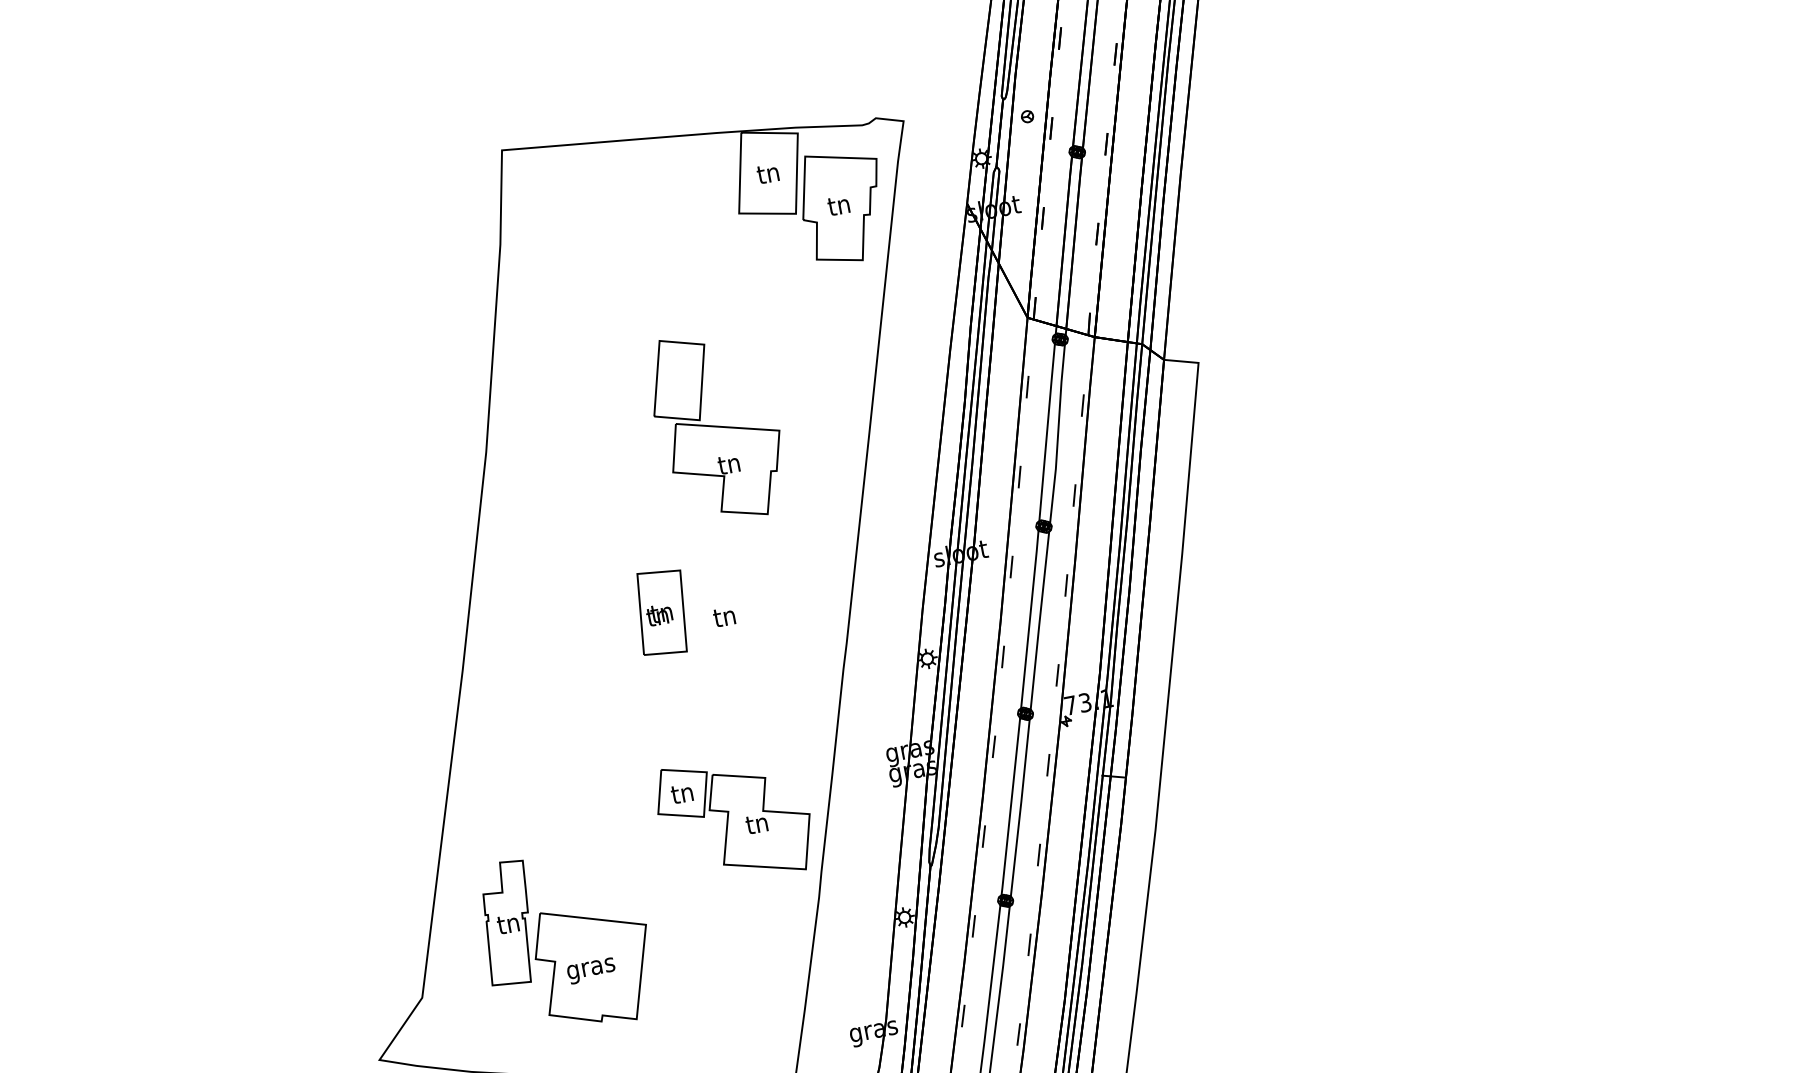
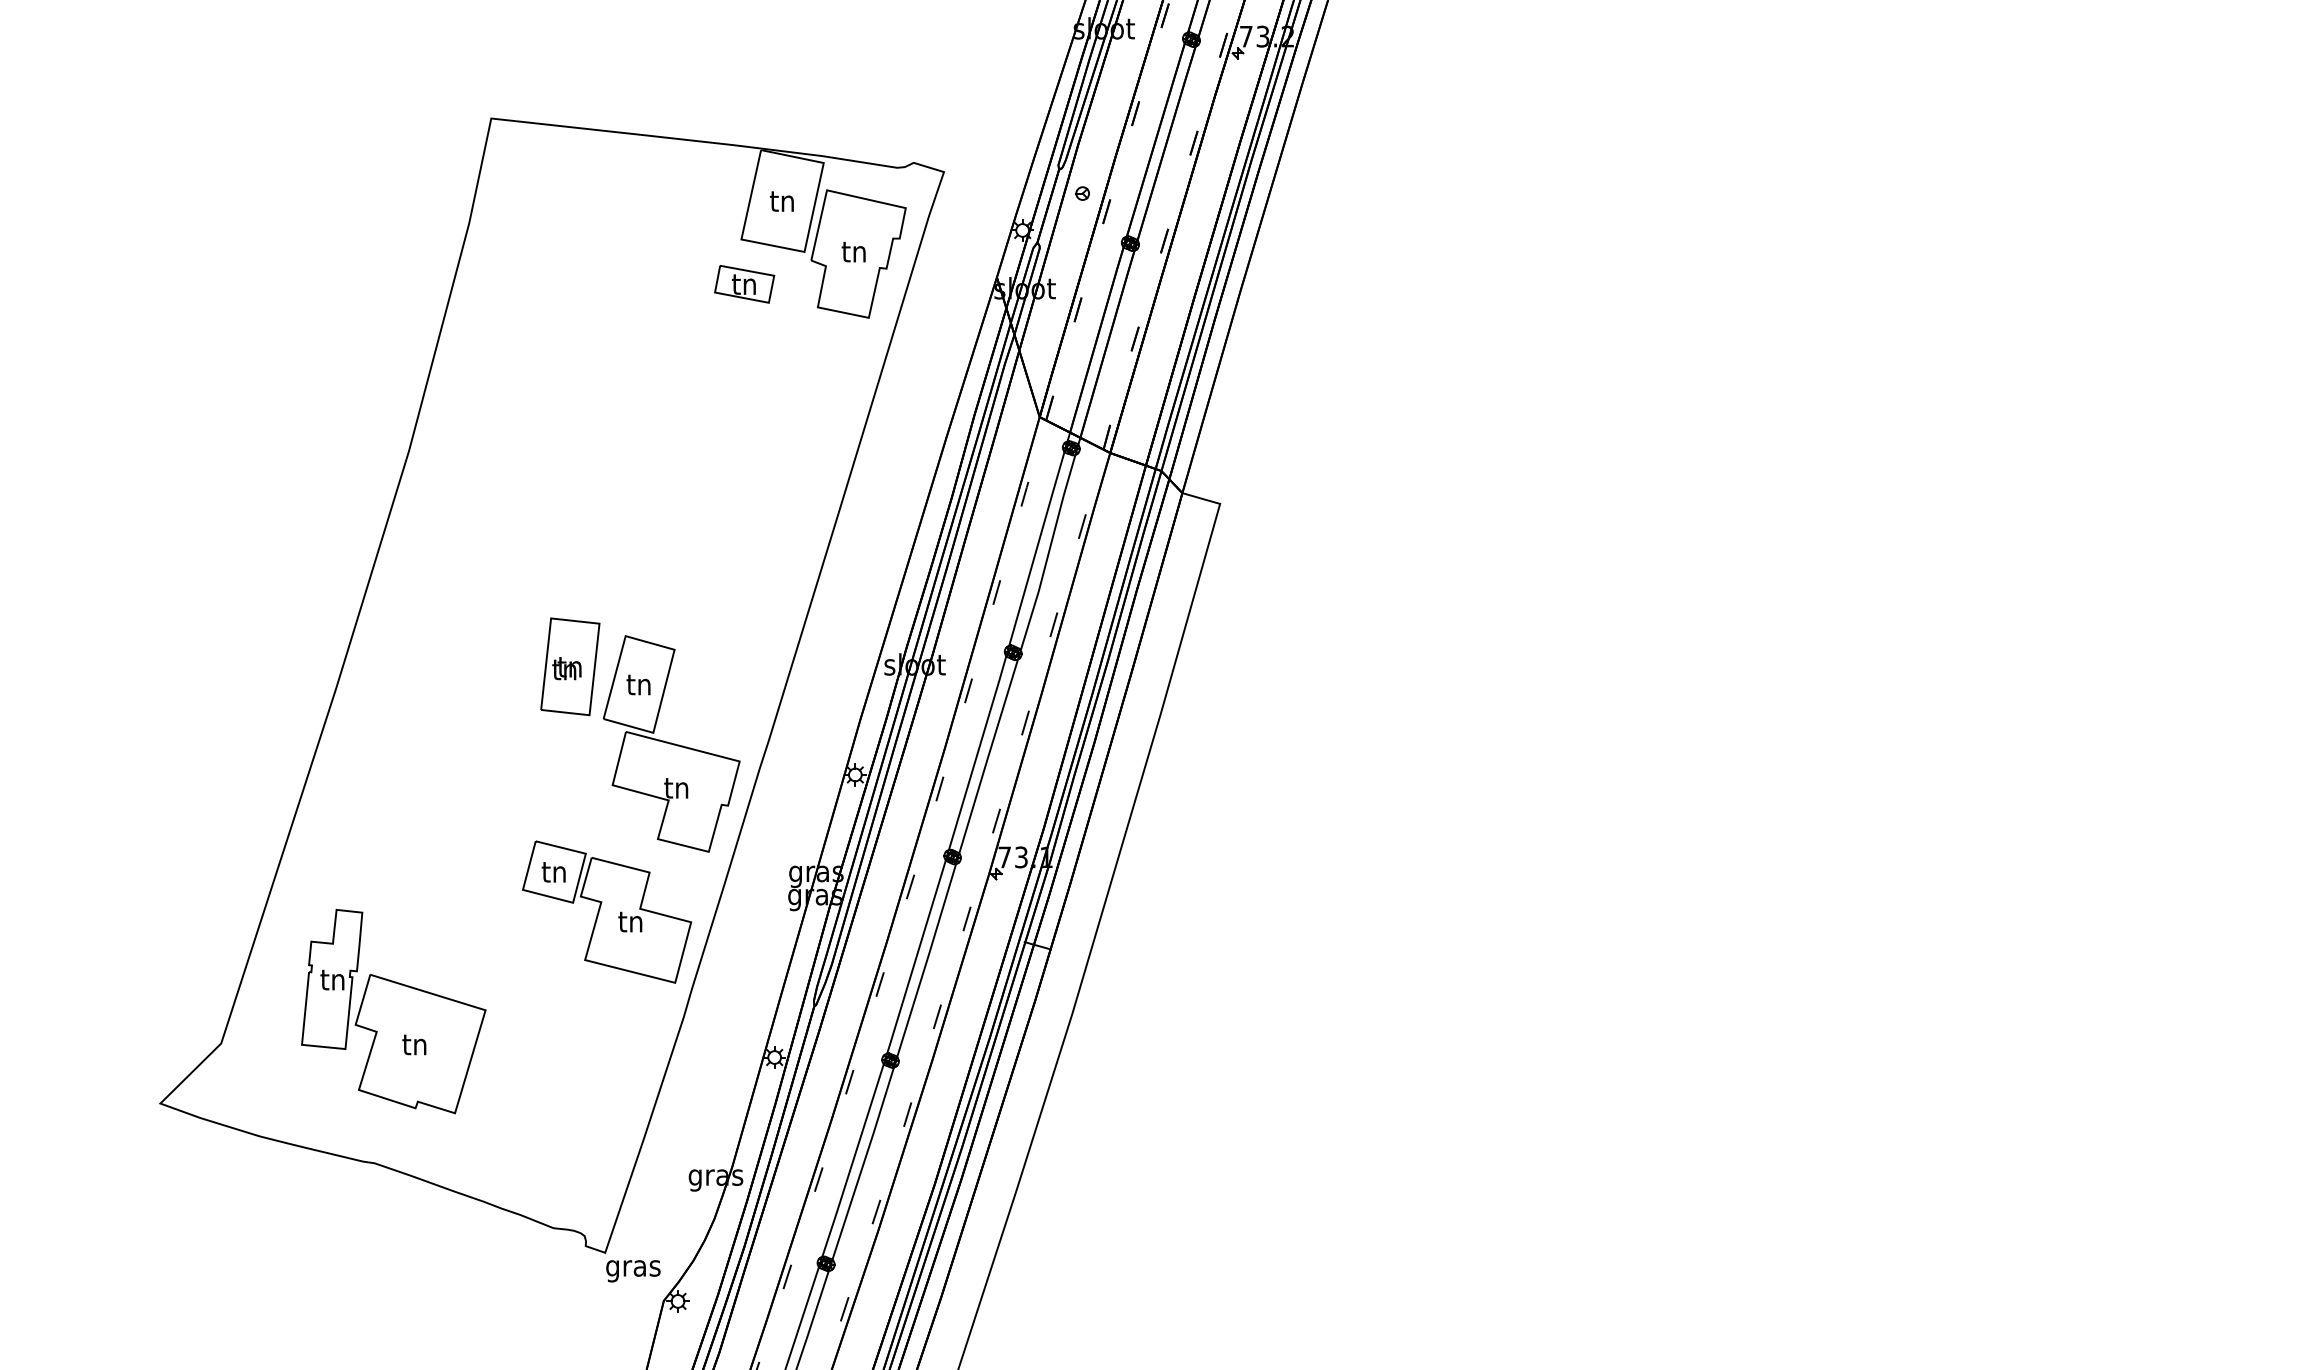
part: (749, 252) -> (744, 284), added
part: (717, 426) -> (671, 743), moved
text: (591, 968) -> (415, 1047), gras -> tn

